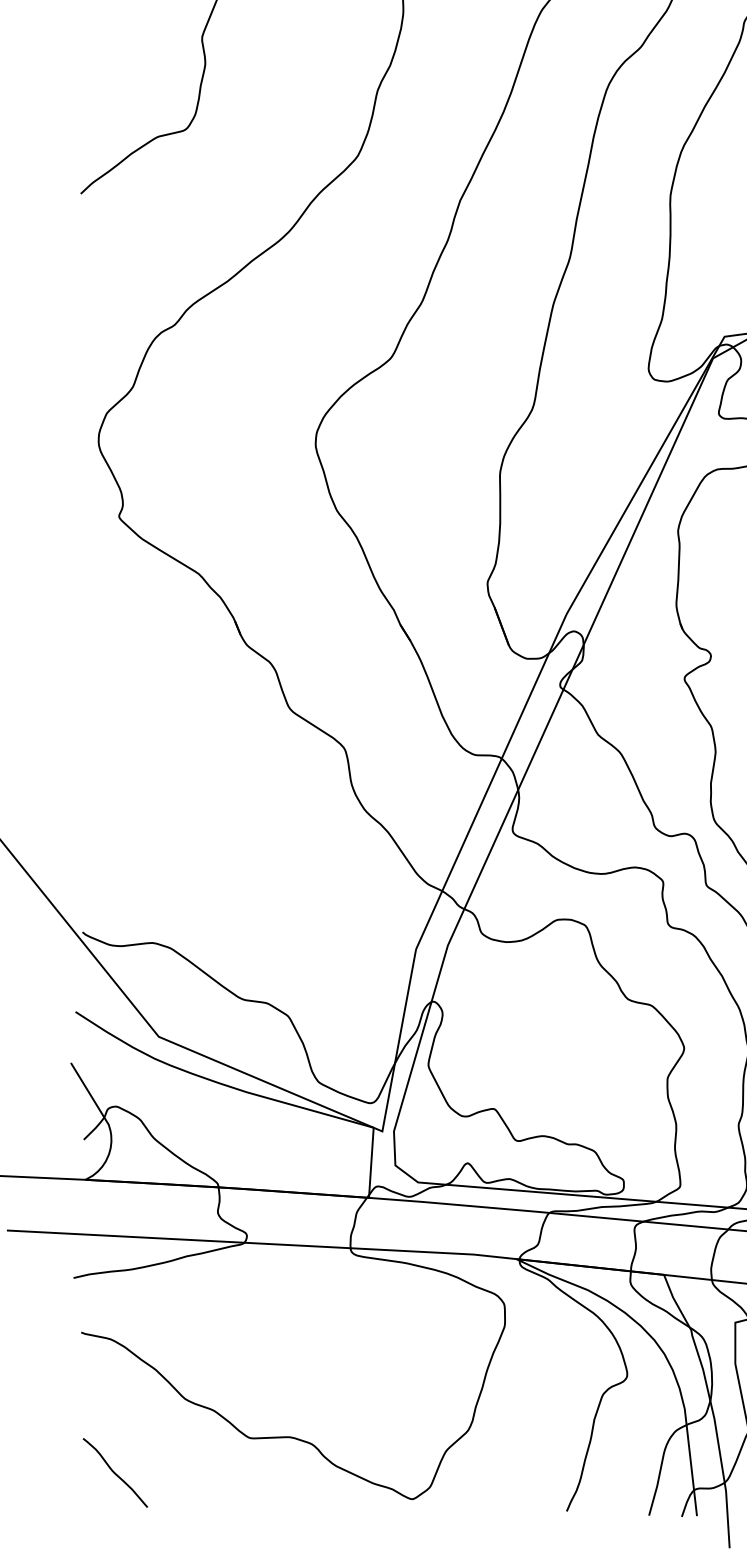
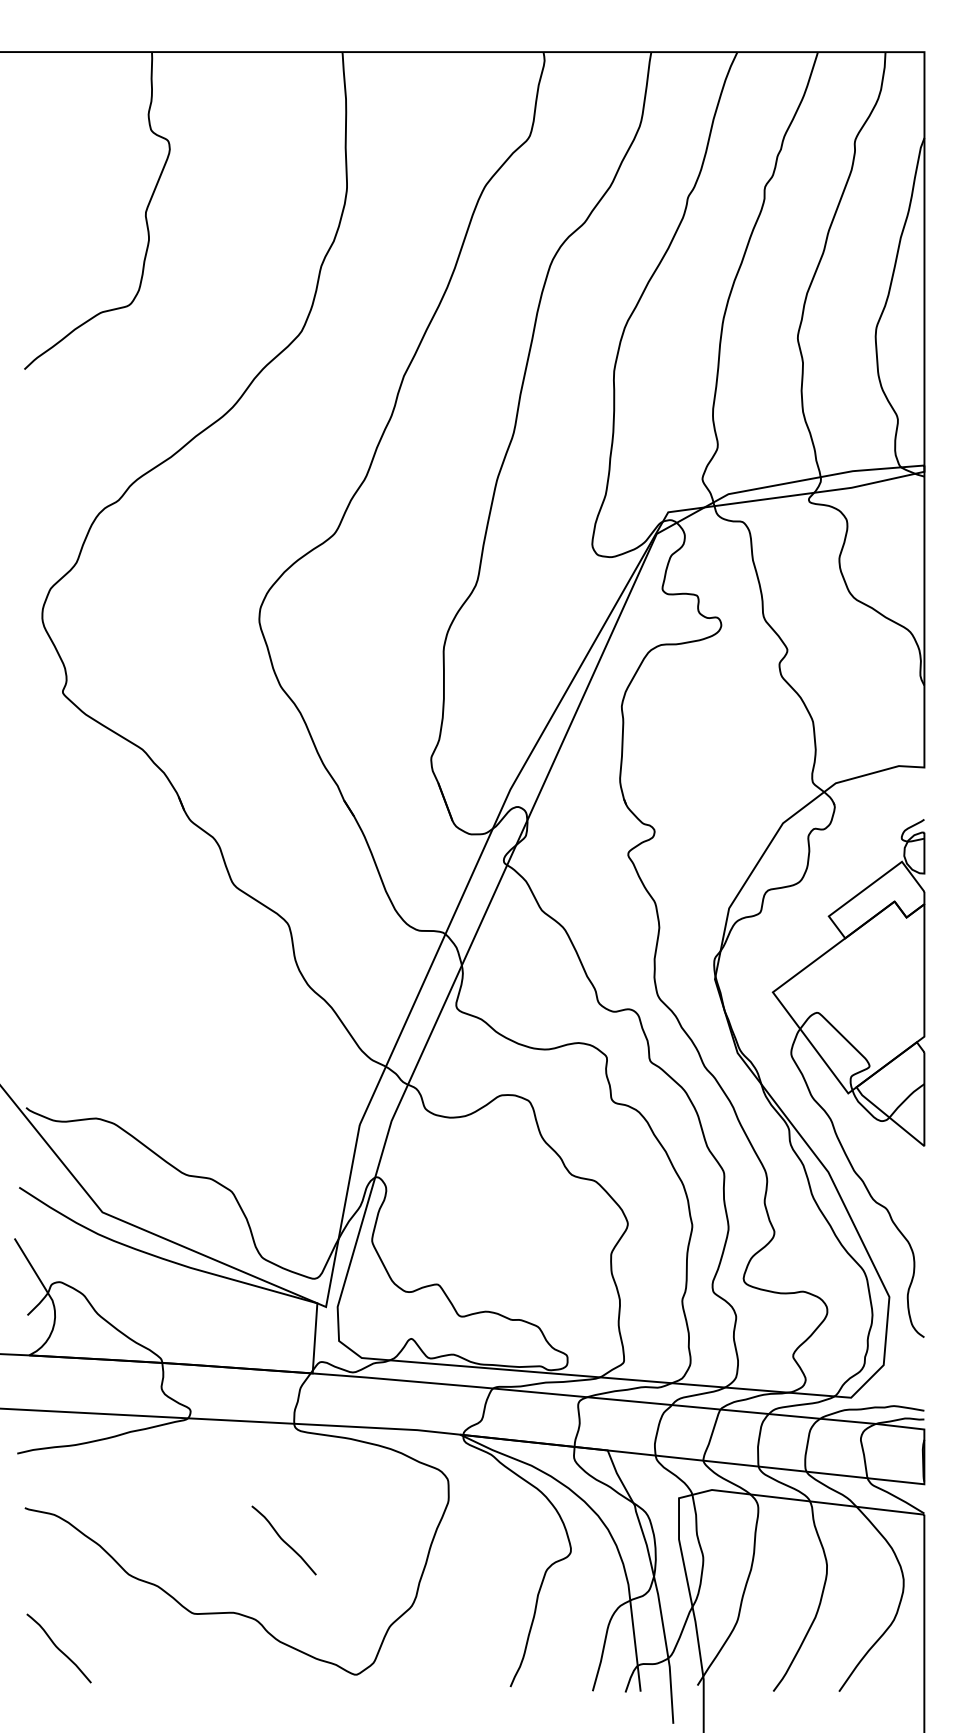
curve: (339, 1364) -> (283, 1540), added

